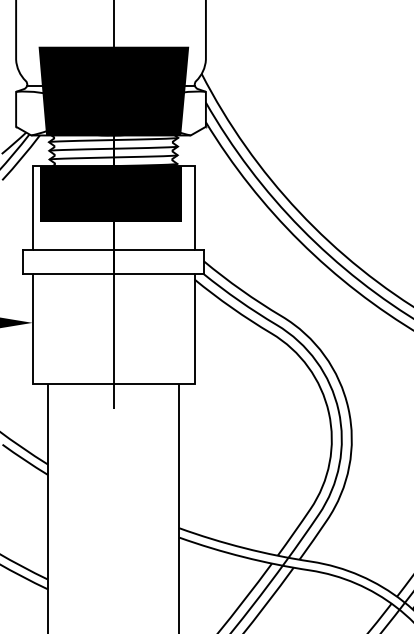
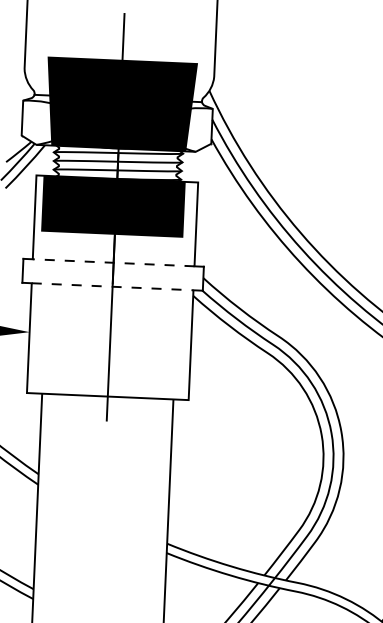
line: (113, 249) -> (113, 262), solid -> dashed
line: (113, 273) -> (112, 286), solid -> dashed

